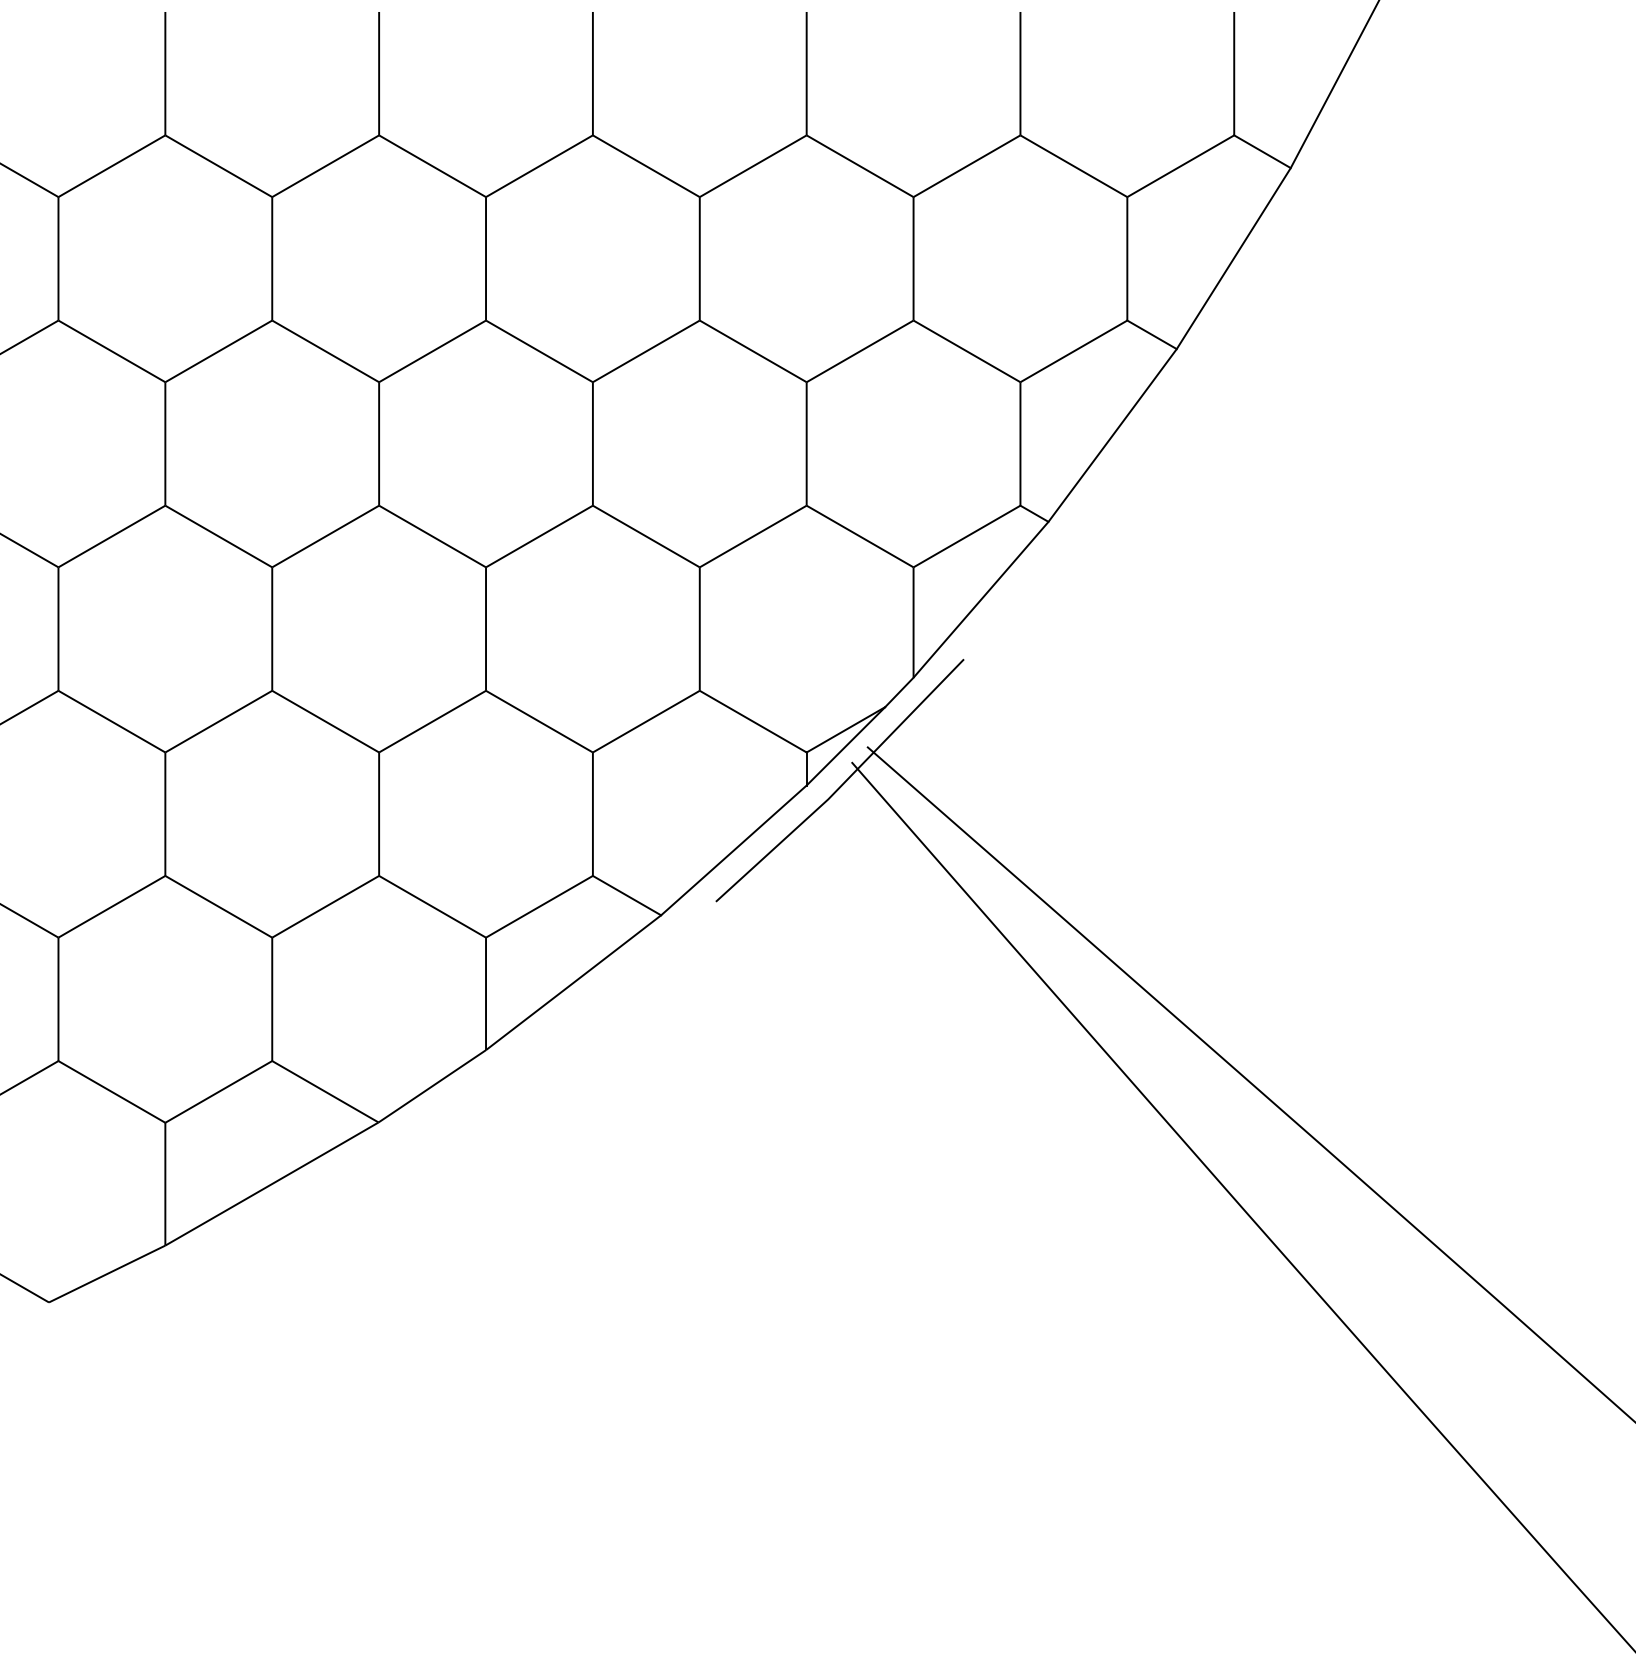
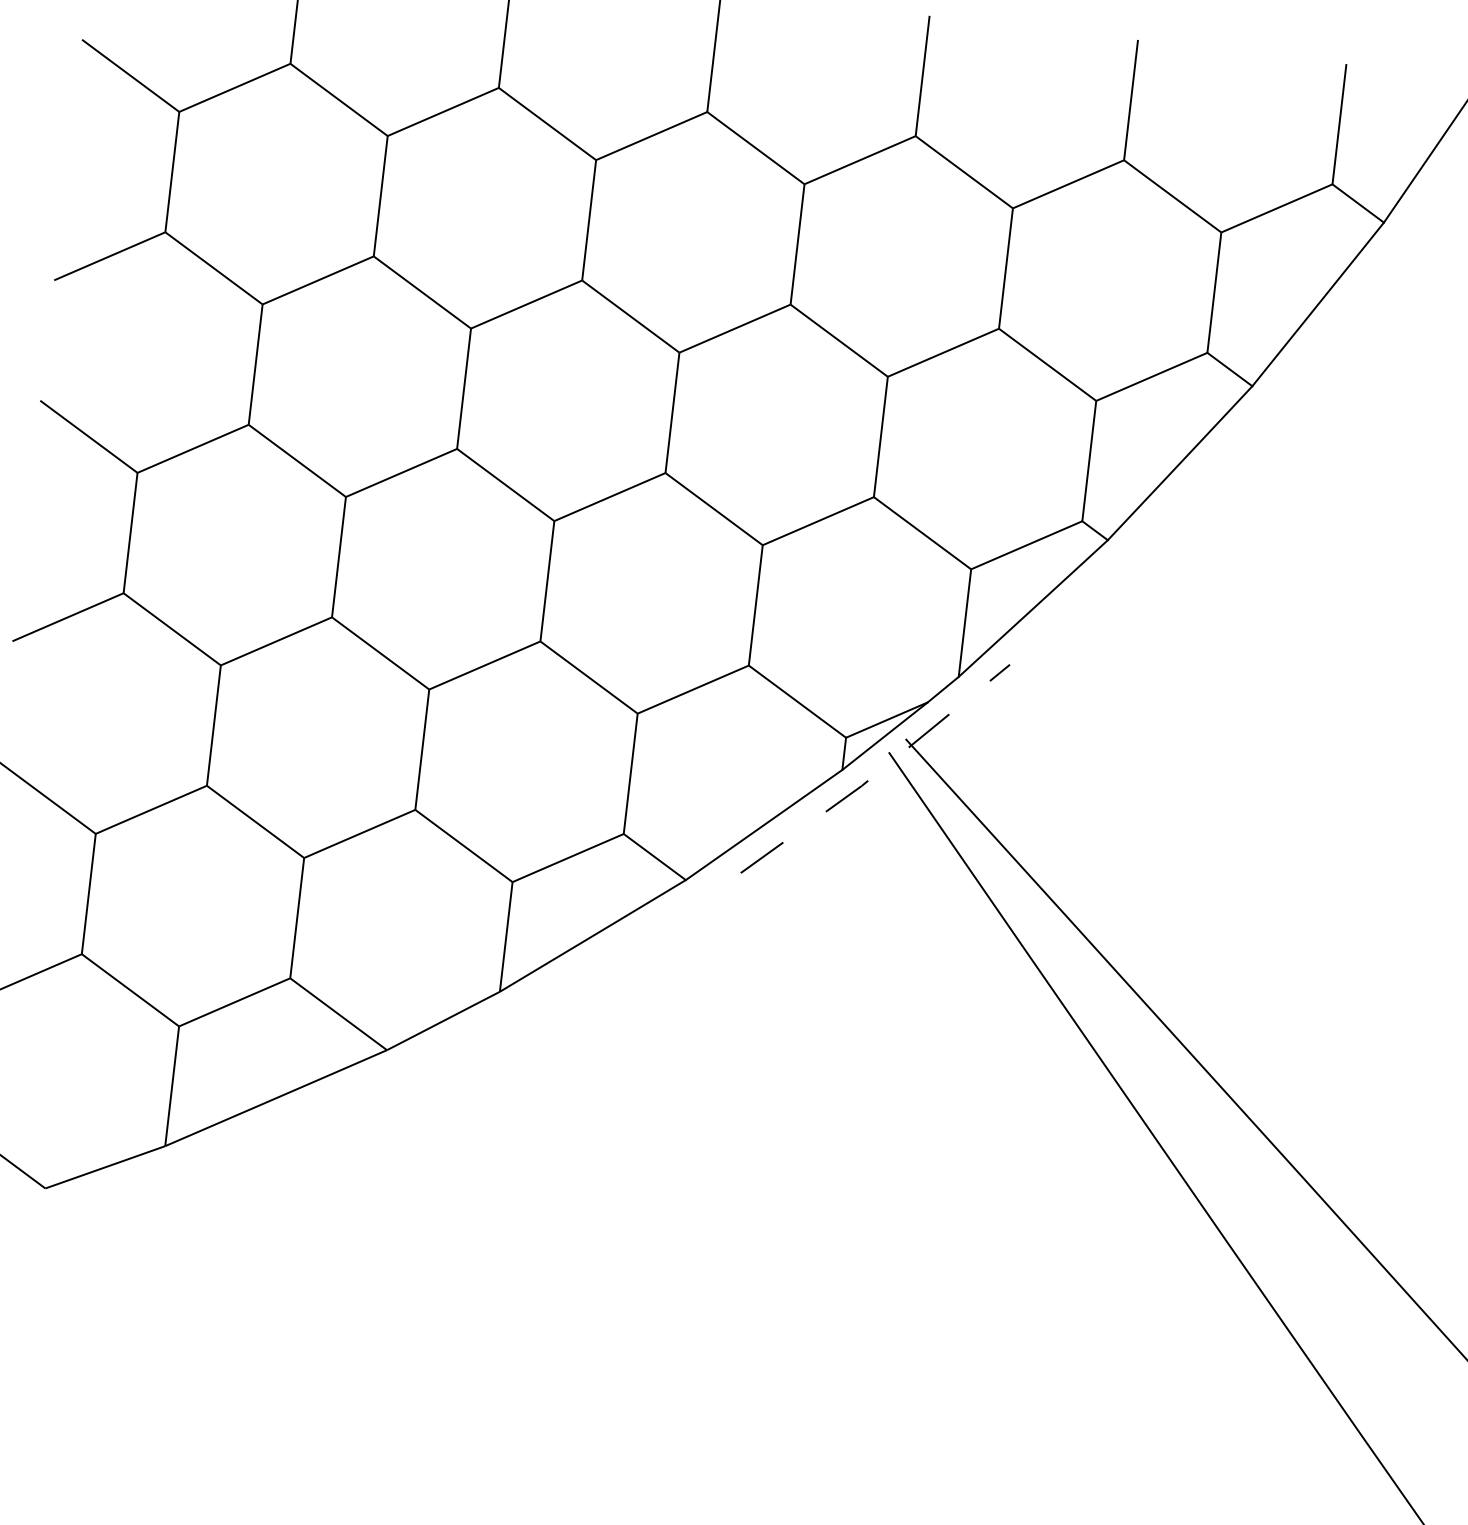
line: (842, 784) -> (877, 773), solid -> dashed

